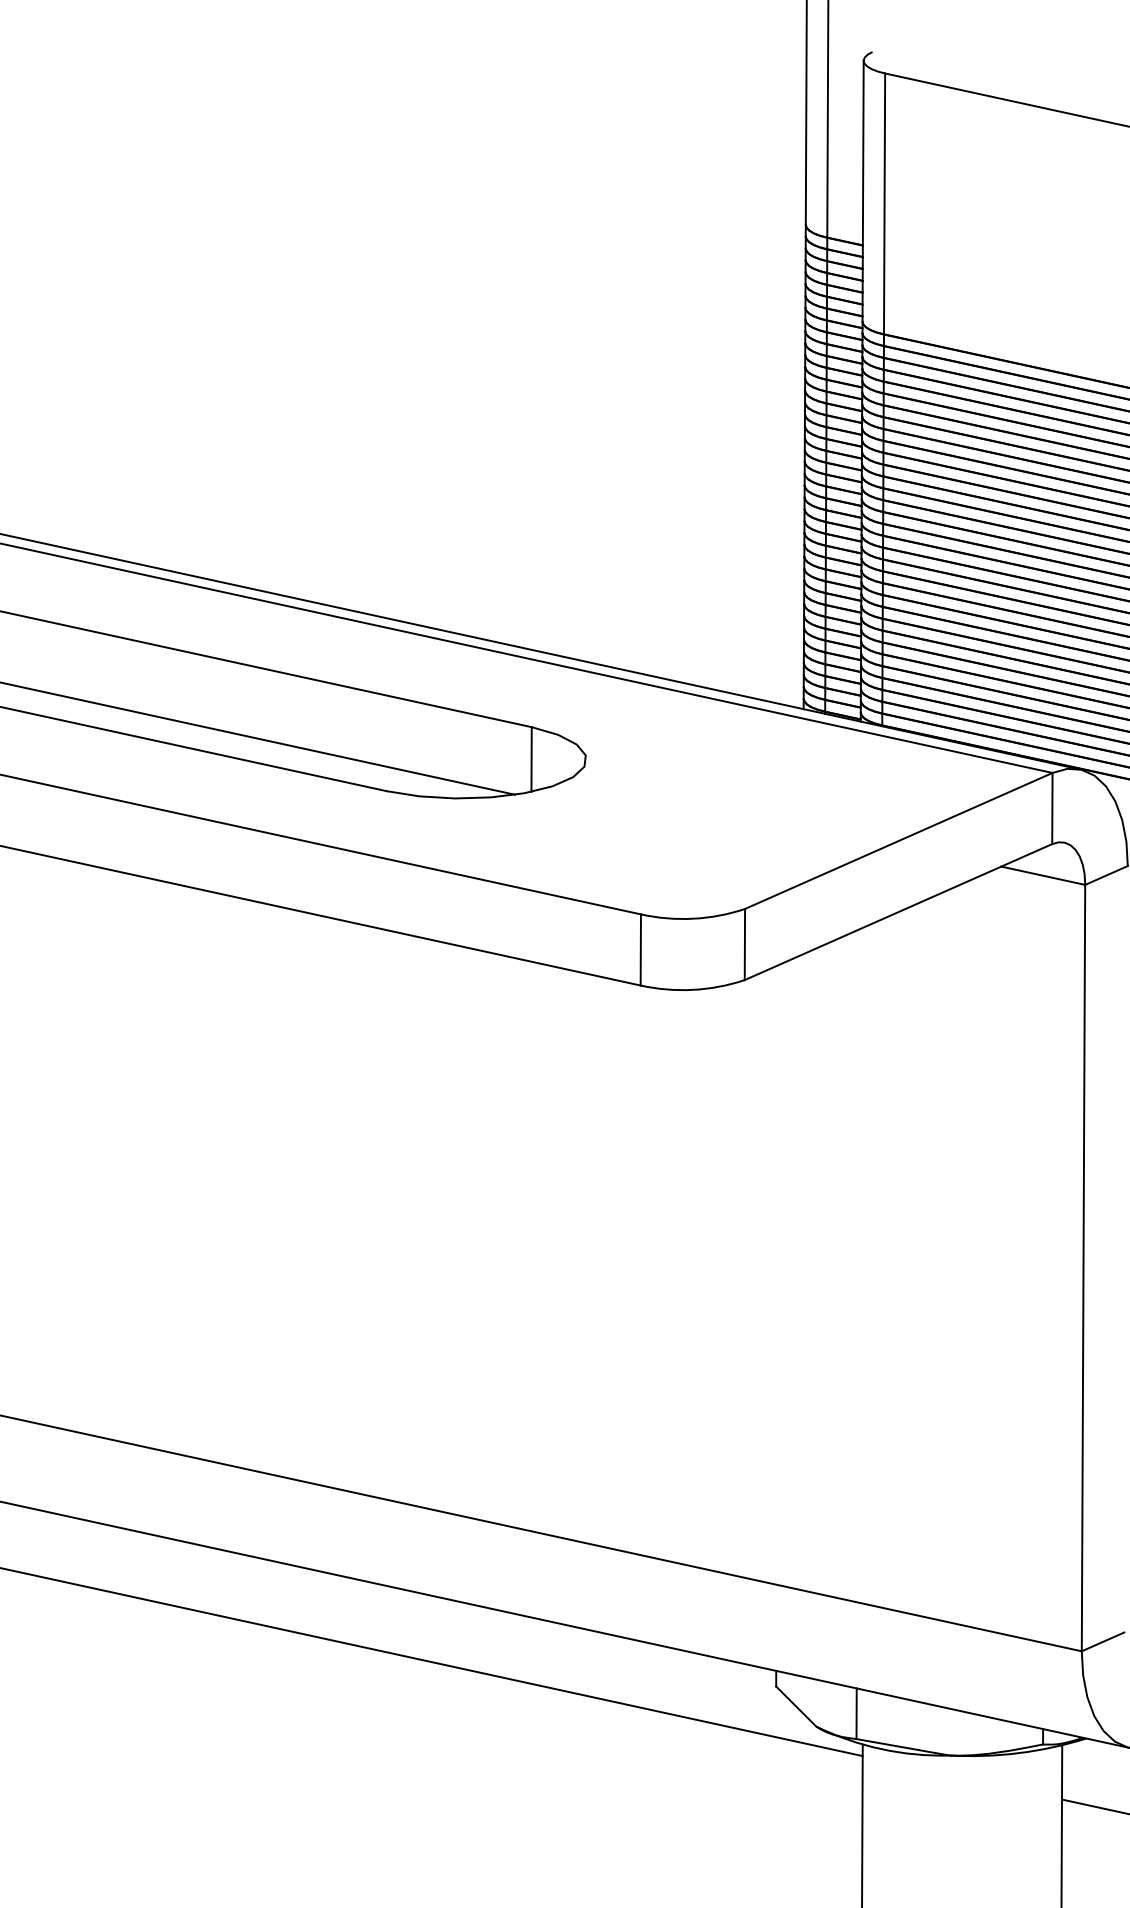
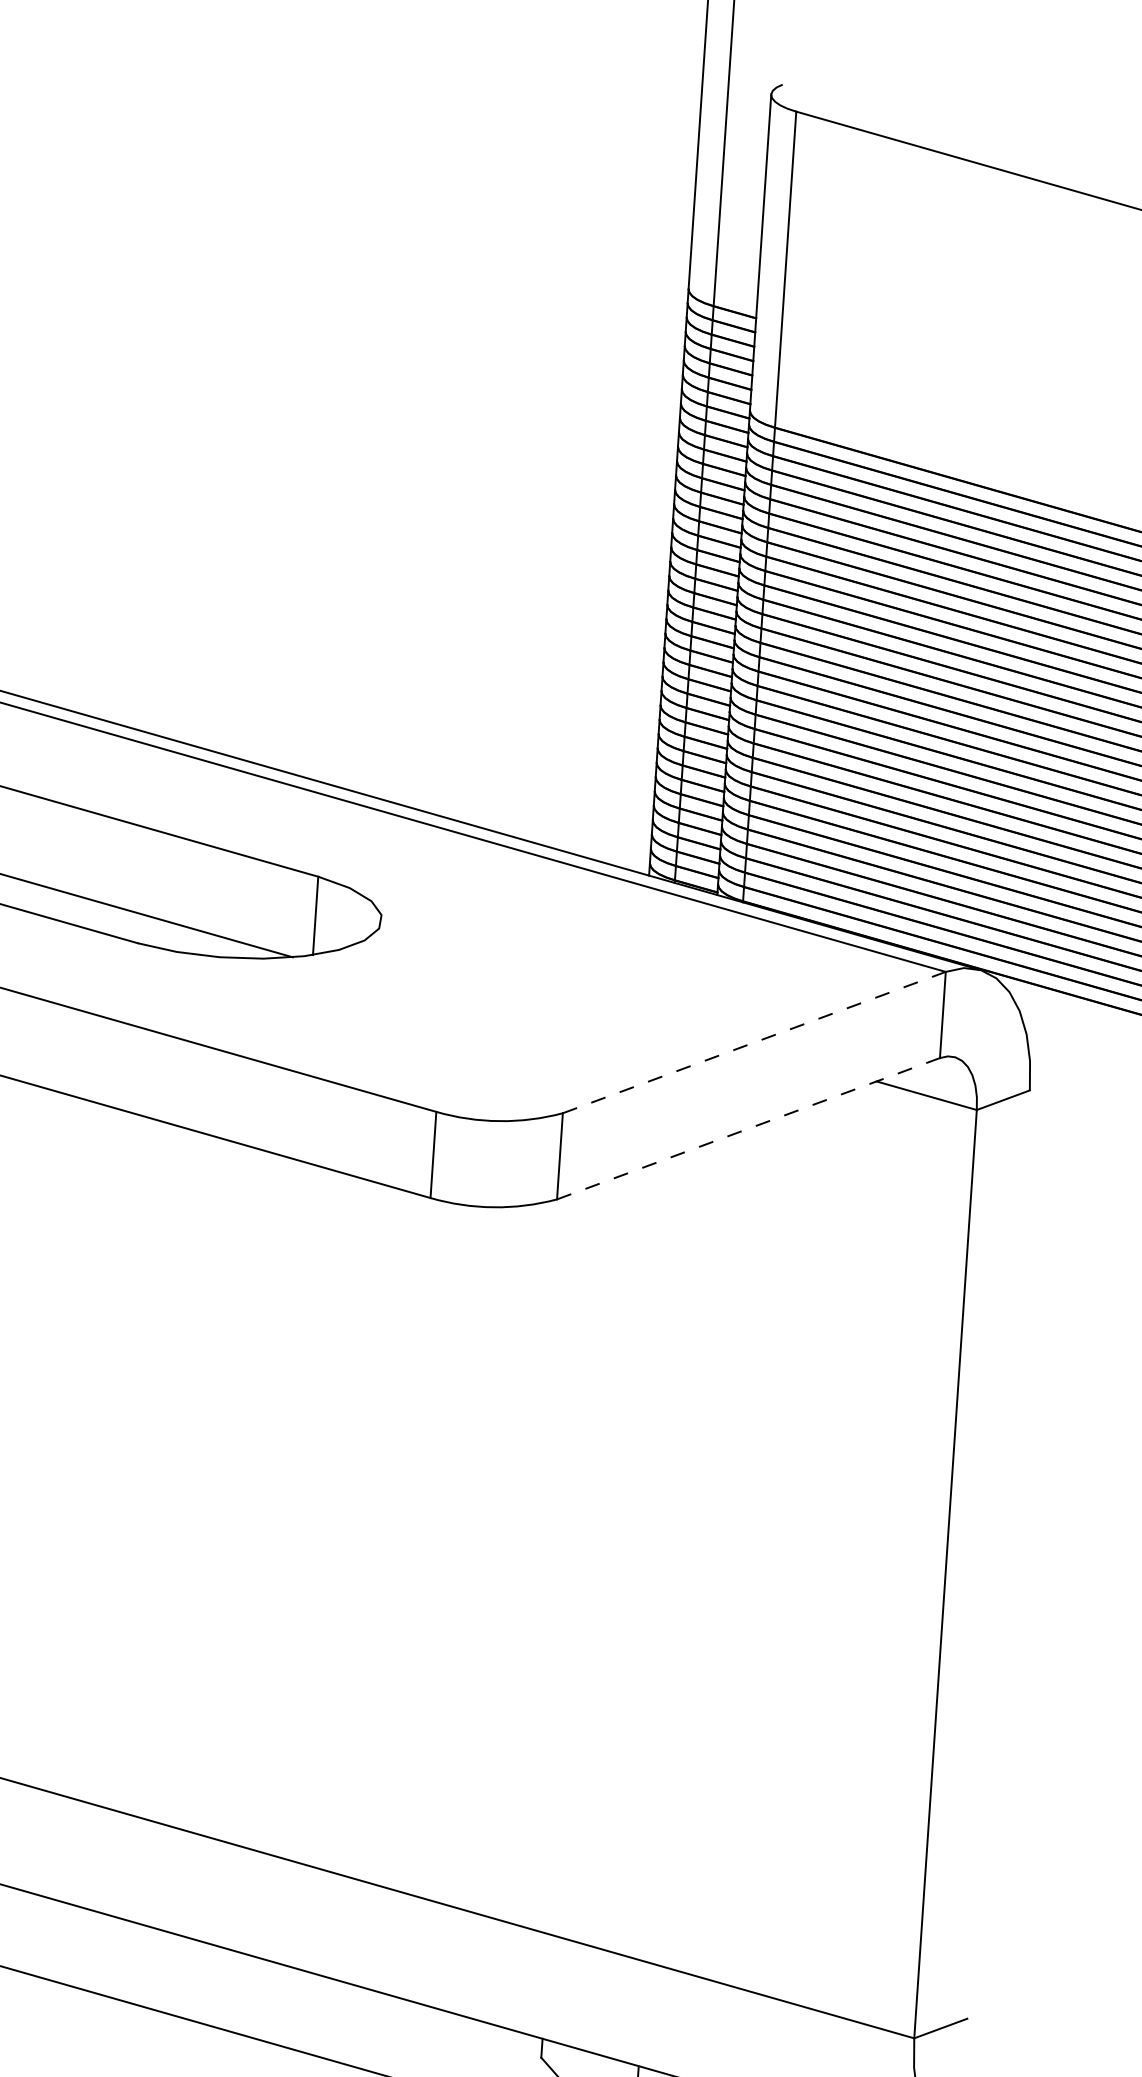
line: (899, 840) -> (755, 1042), solid -> dashed
line: (898, 911) -> (748, 1128), solid -> dashed

